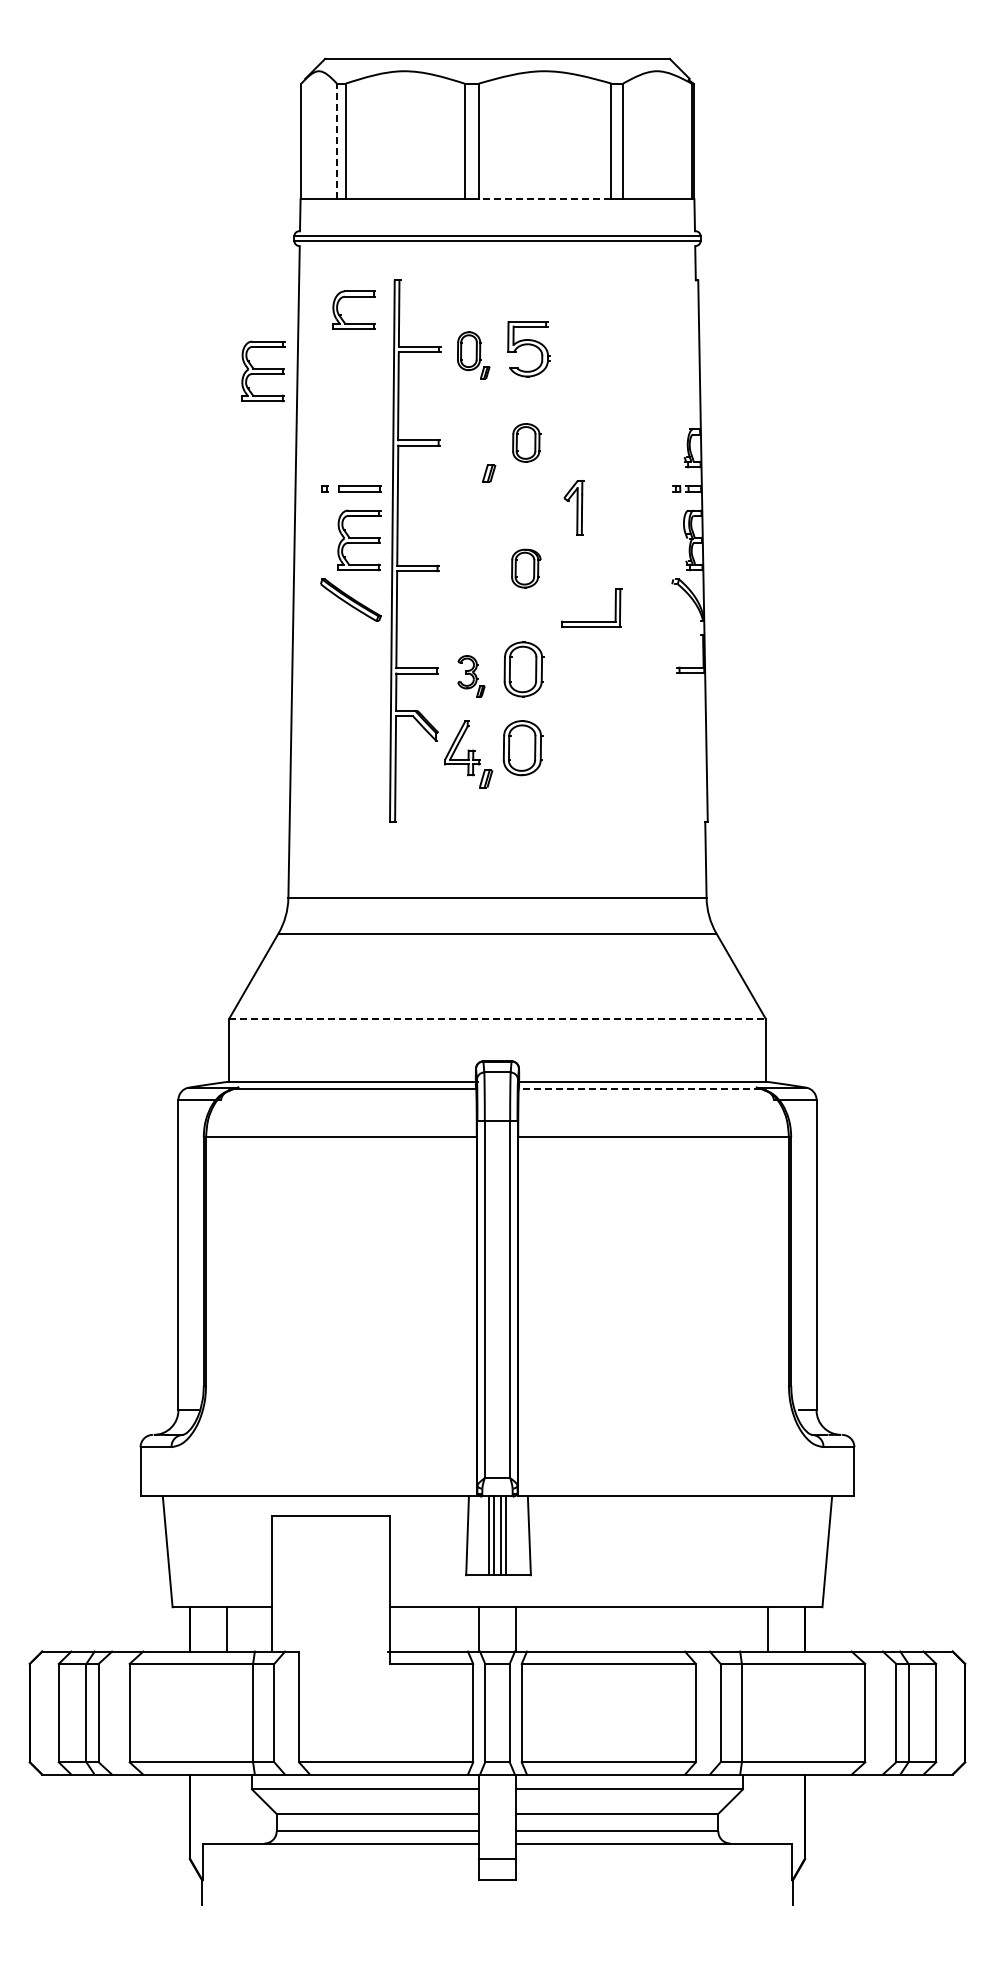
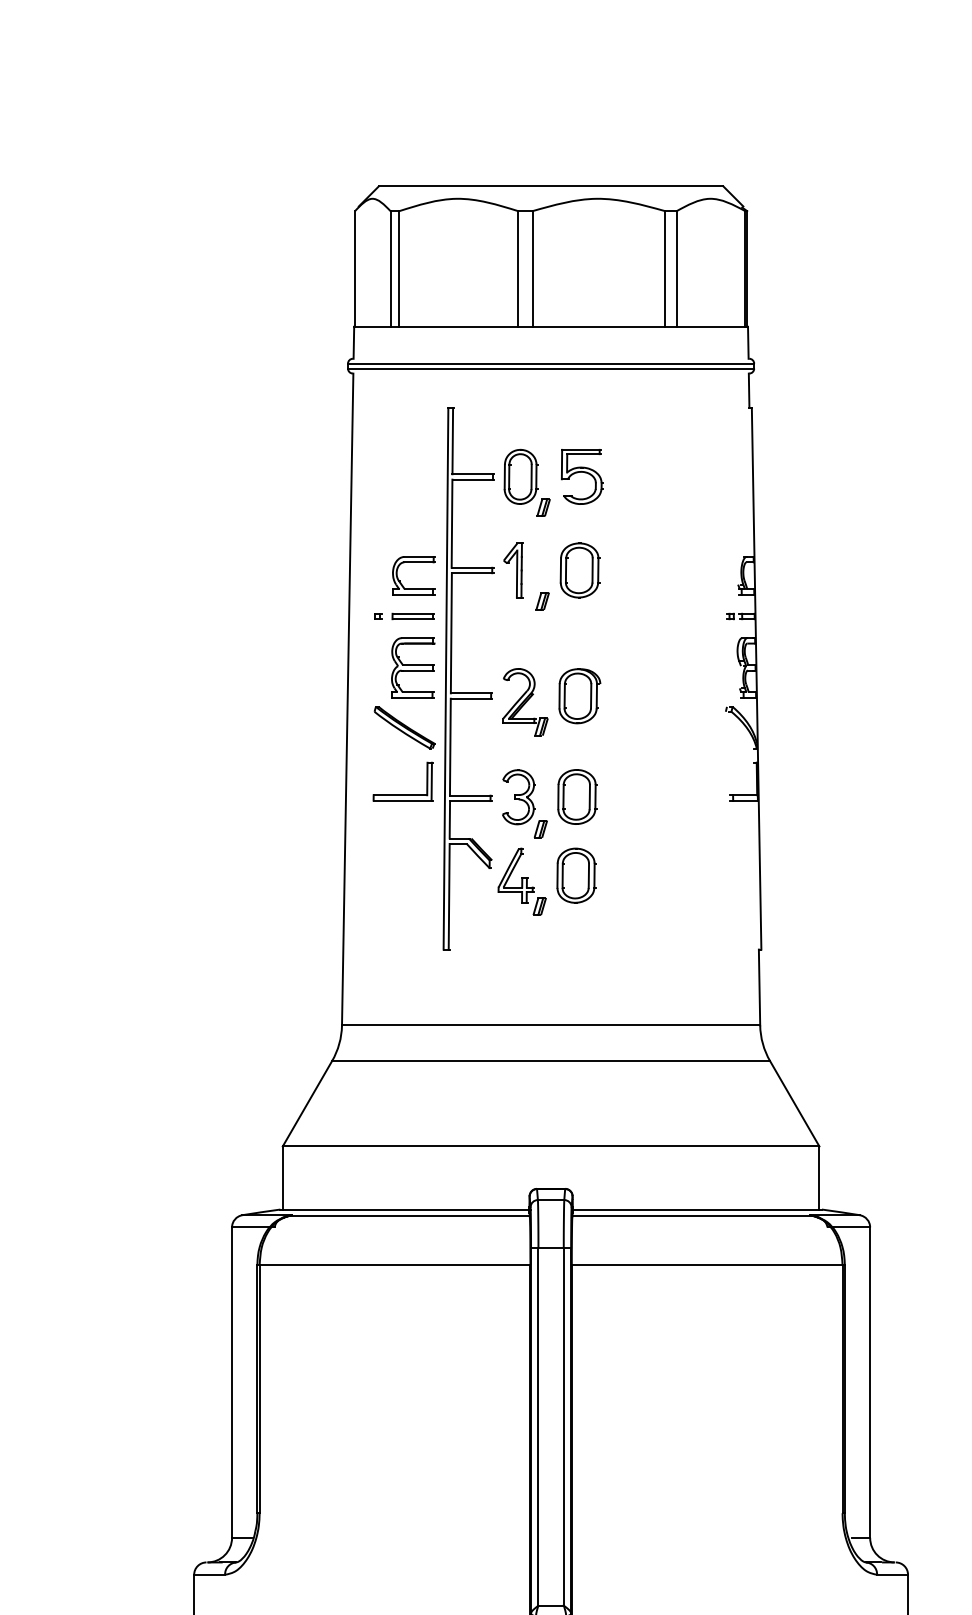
line: (336, 141) -> (390, 269), dashed -> solid
line: (544, 199) -> (598, 327), dashed -> solid
part: (353, 297) -> (413, 563), moved
part: (473, 355) -> (527, 483), size x1.43
part: (263, 371) -> (317, 499), removed
part: (526, 442) -> (580, 570), size x1.43
part: (573, 507) -> (513, 570), moved
part: (526, 568) -> (580, 696), size x1.43
part: (471, 574) -> (525, 702), added
part: (591, 621) -> (403, 795), moved
part: (471, 675) -> (525, 803), size x1.67
line: (497, 1018) -> (551, 1146), dashed -> solid
line: (639, 1088) -> (693, 1216), dashed -> solid

